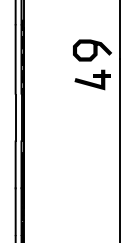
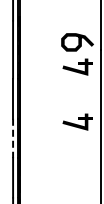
part: (92, 144) -> (77, 121), added
line: (16, 164) -> (13, 138), solid -> dashed

